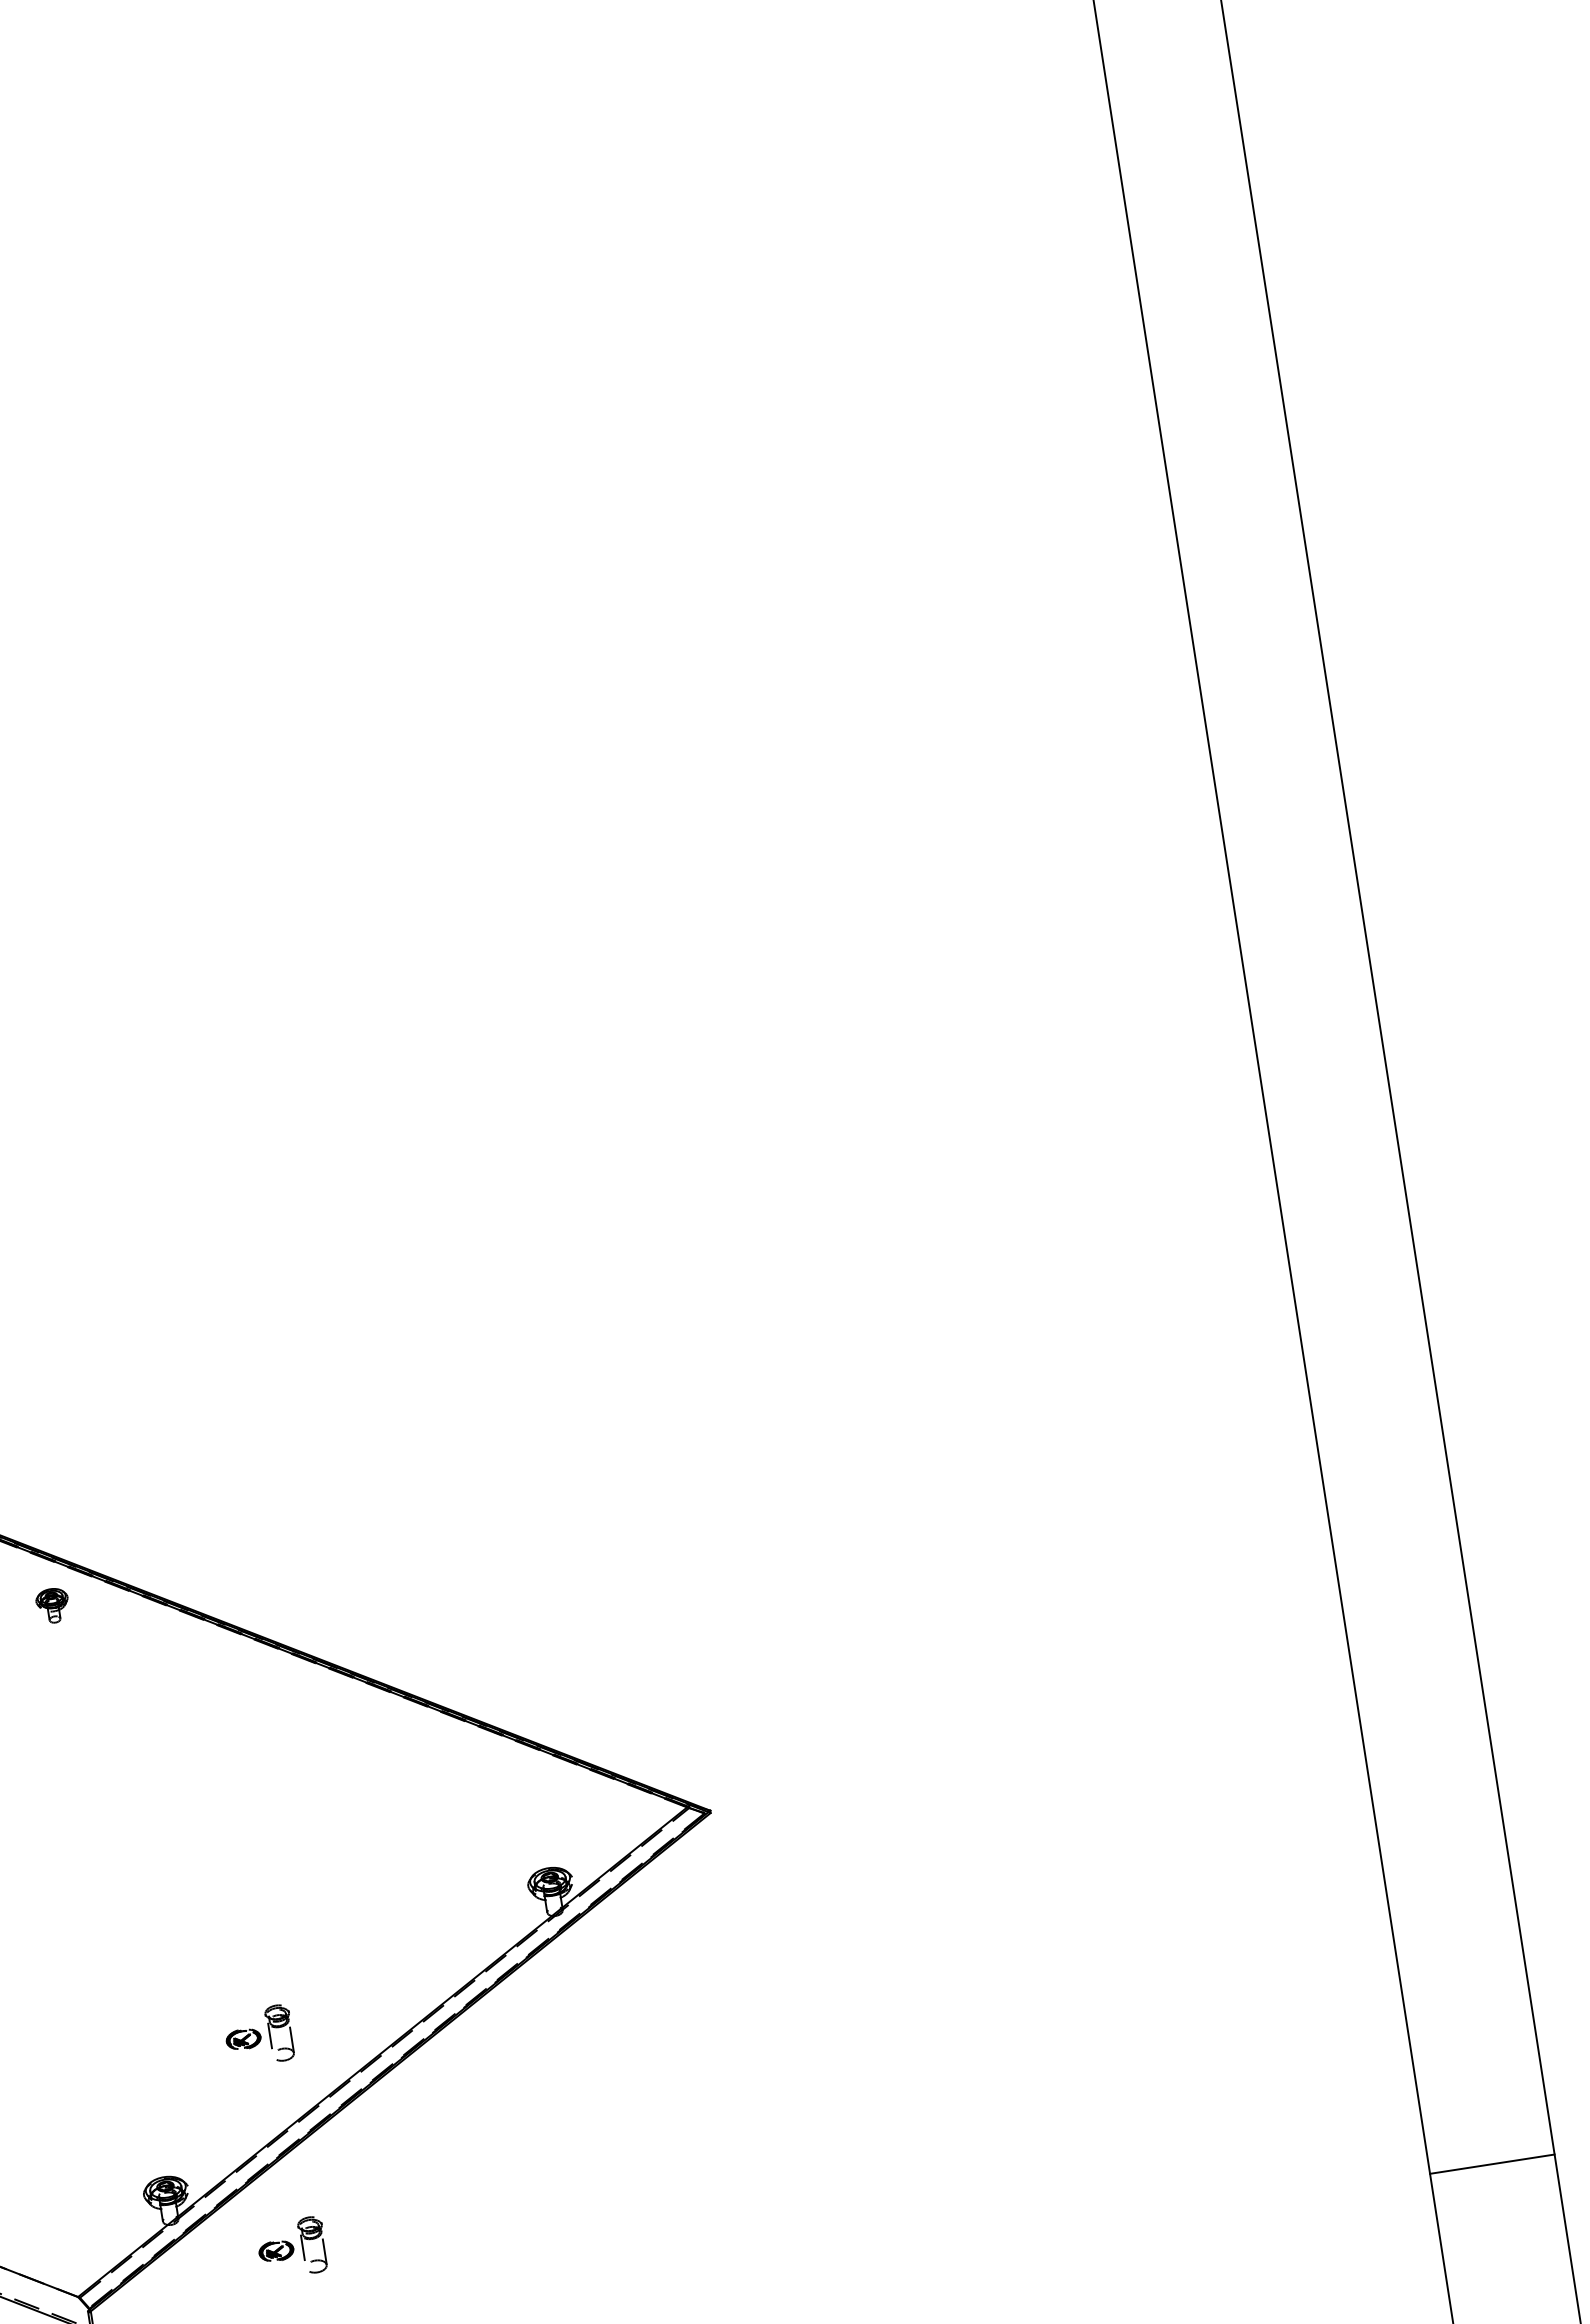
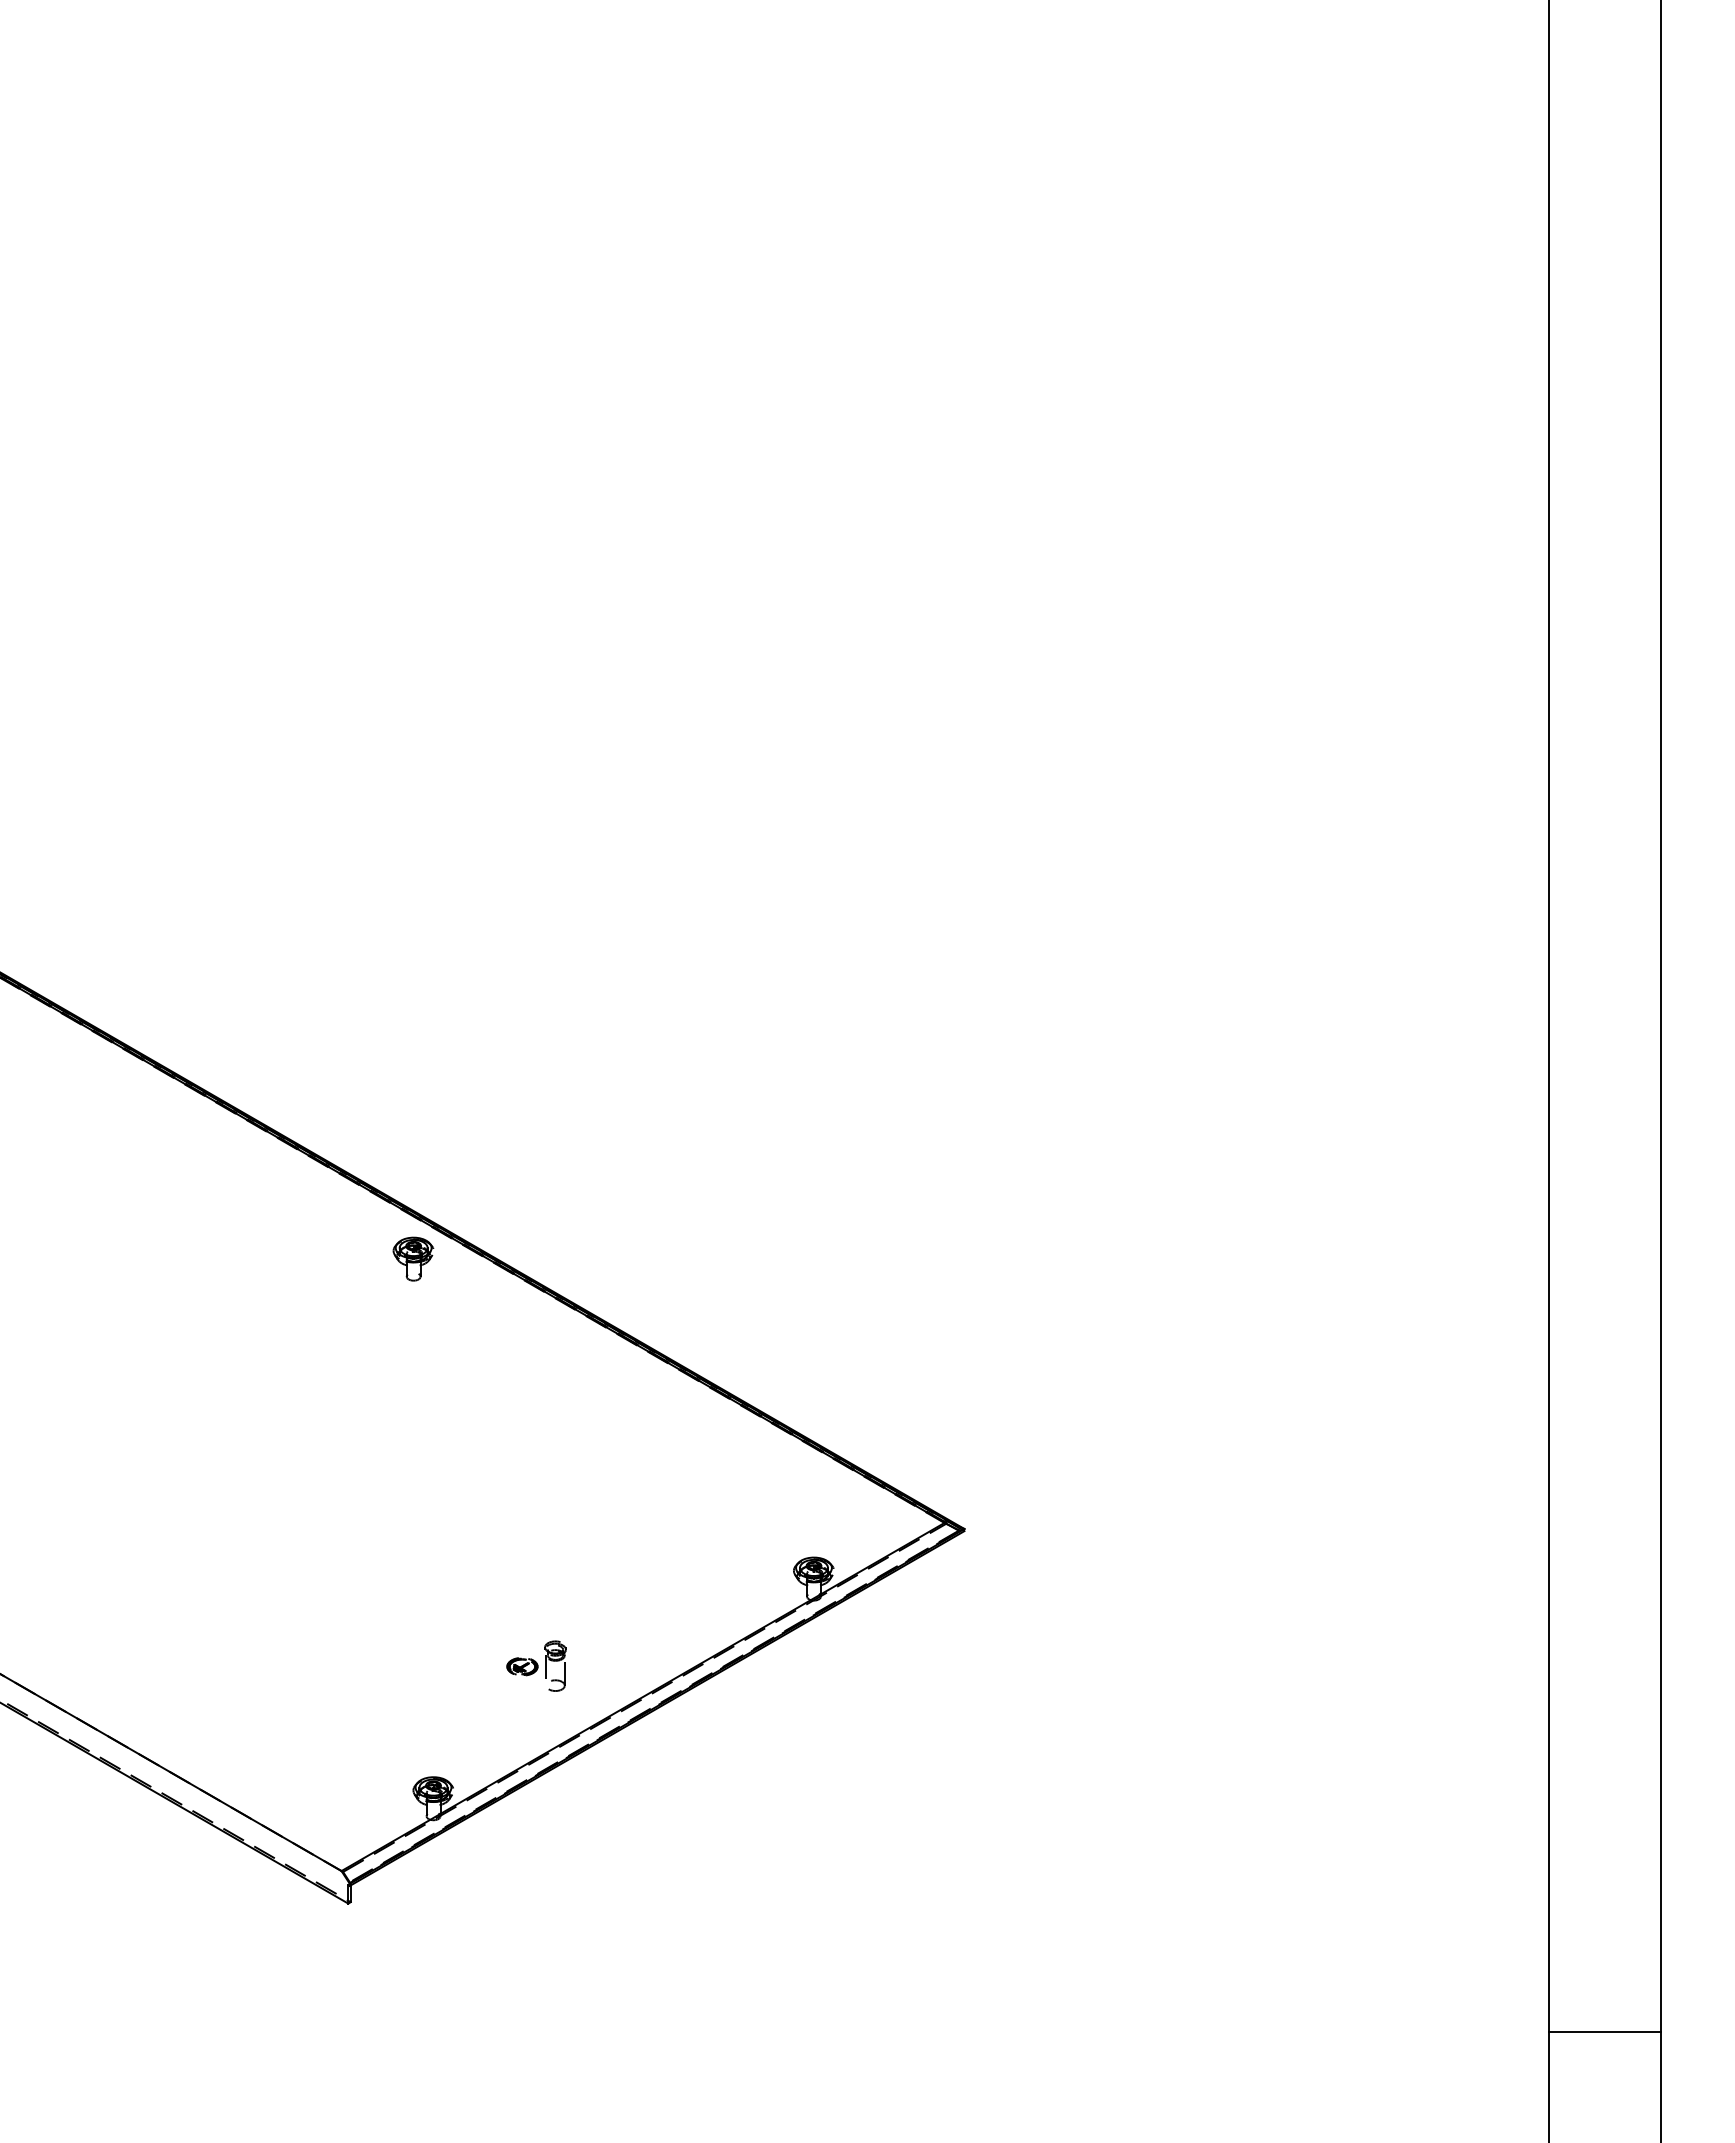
part: (52, 1605) -> (413, 1258), size x1.43
line: (1491, 2163) -> (1604, 2031), moved
part: (291, 2247) -> (536, 1856), removed

